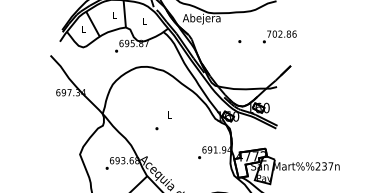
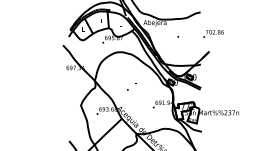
text: (279, 36) -> (213, 33), moved

